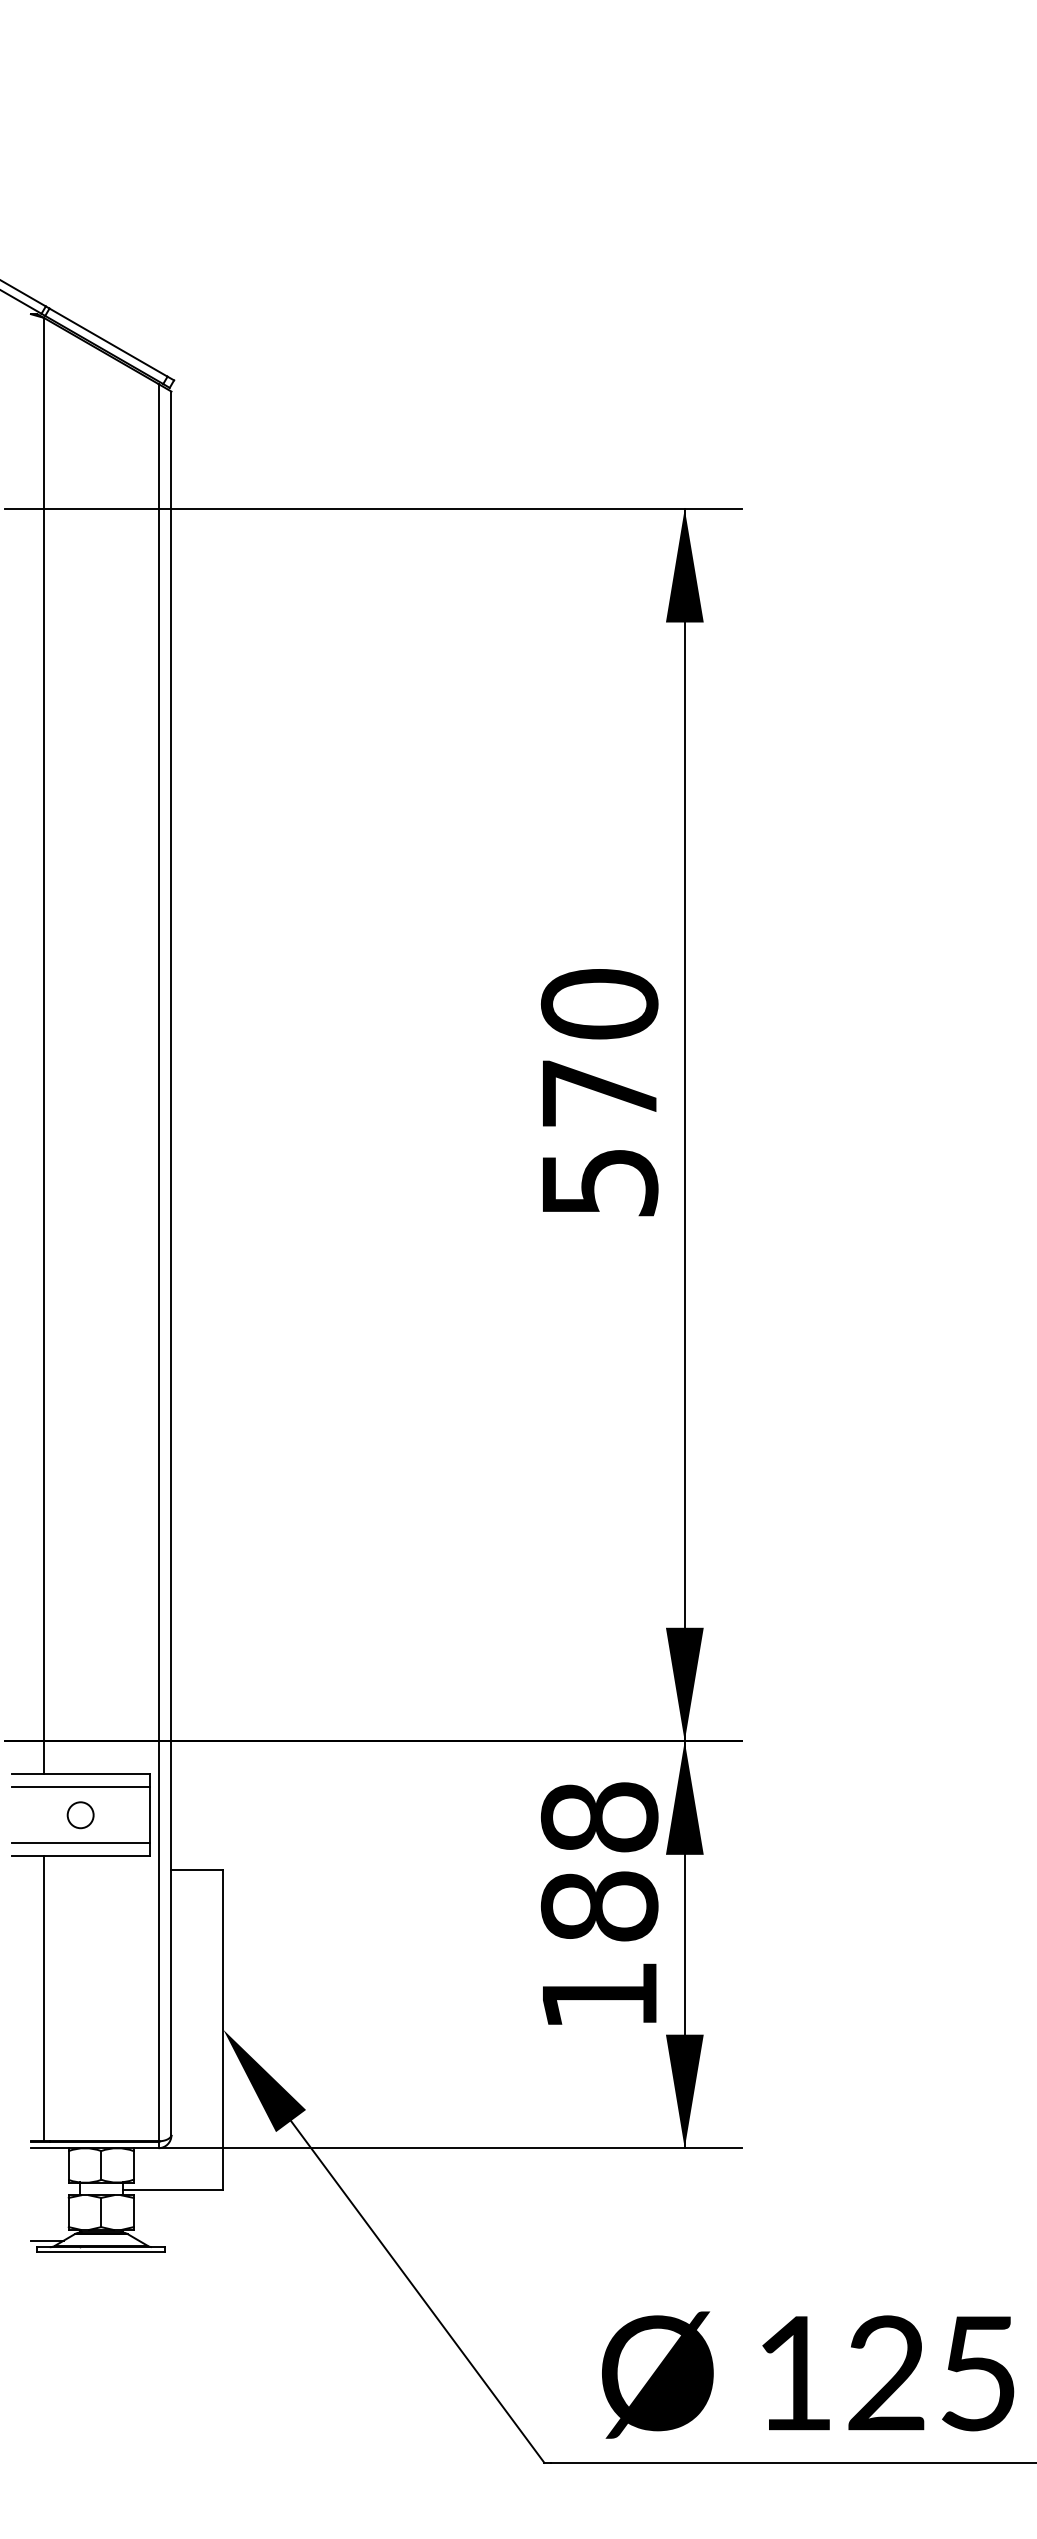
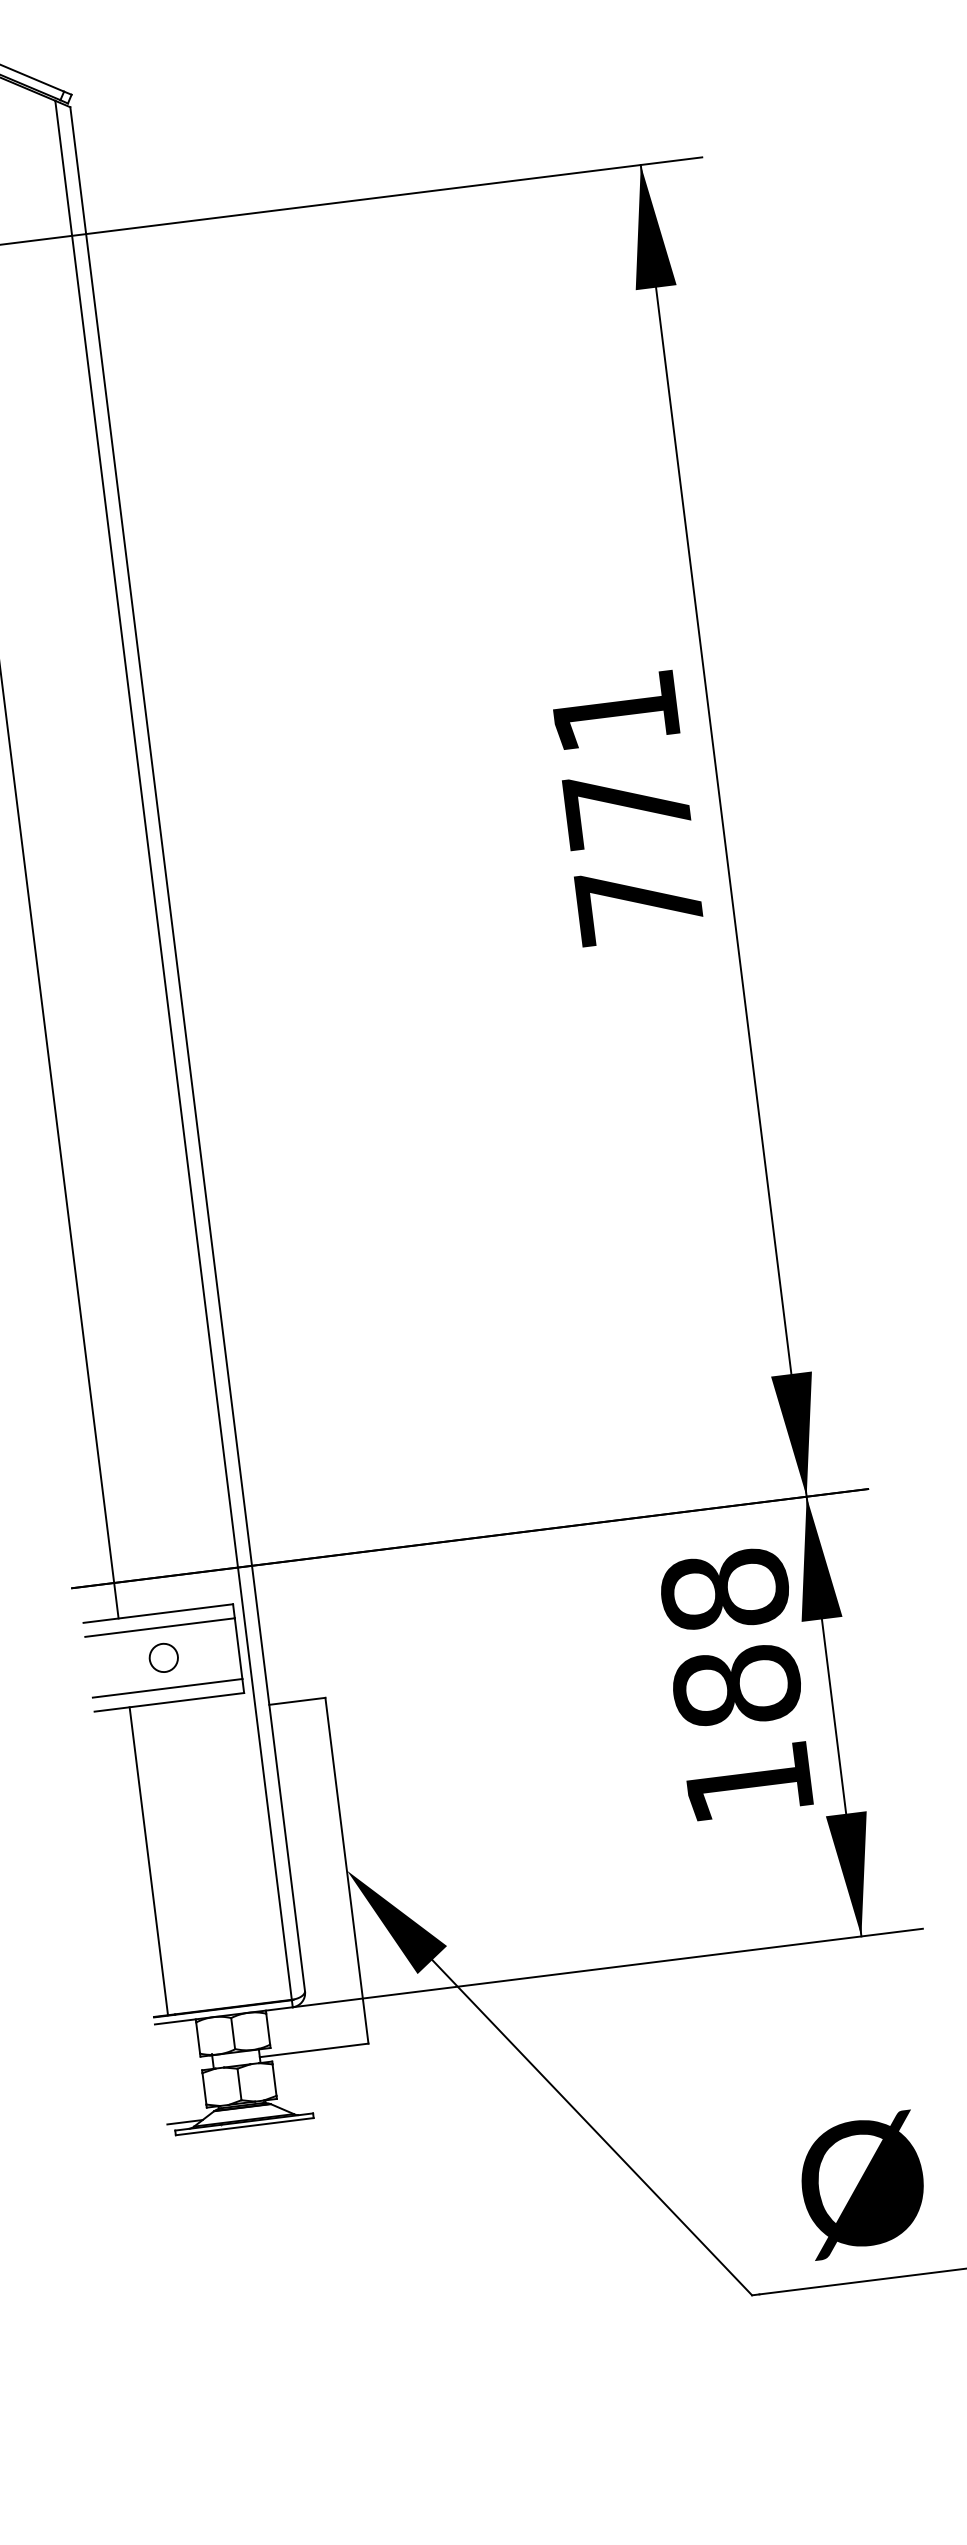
text: (599, 1092) -> (627, 807), 570 -> 771

